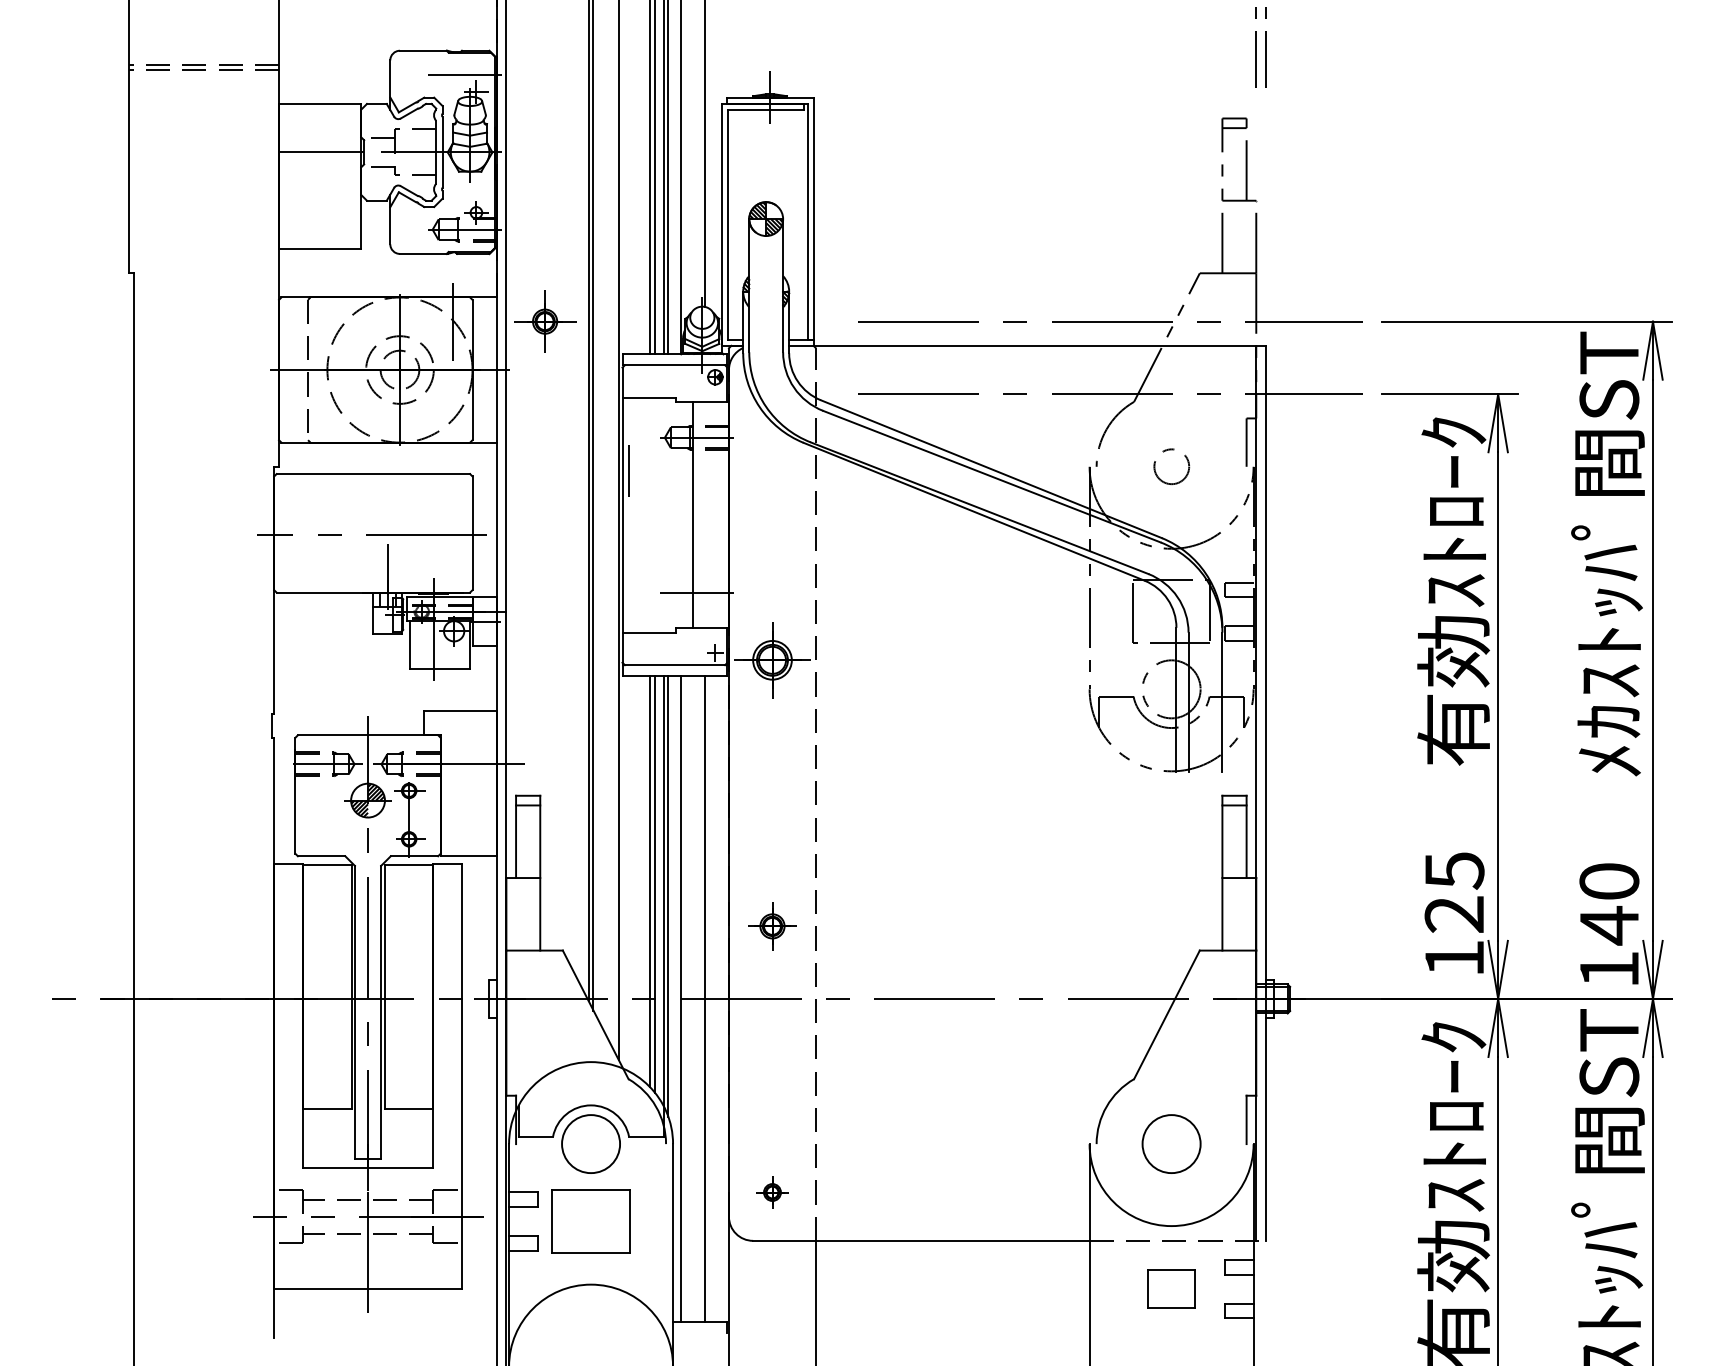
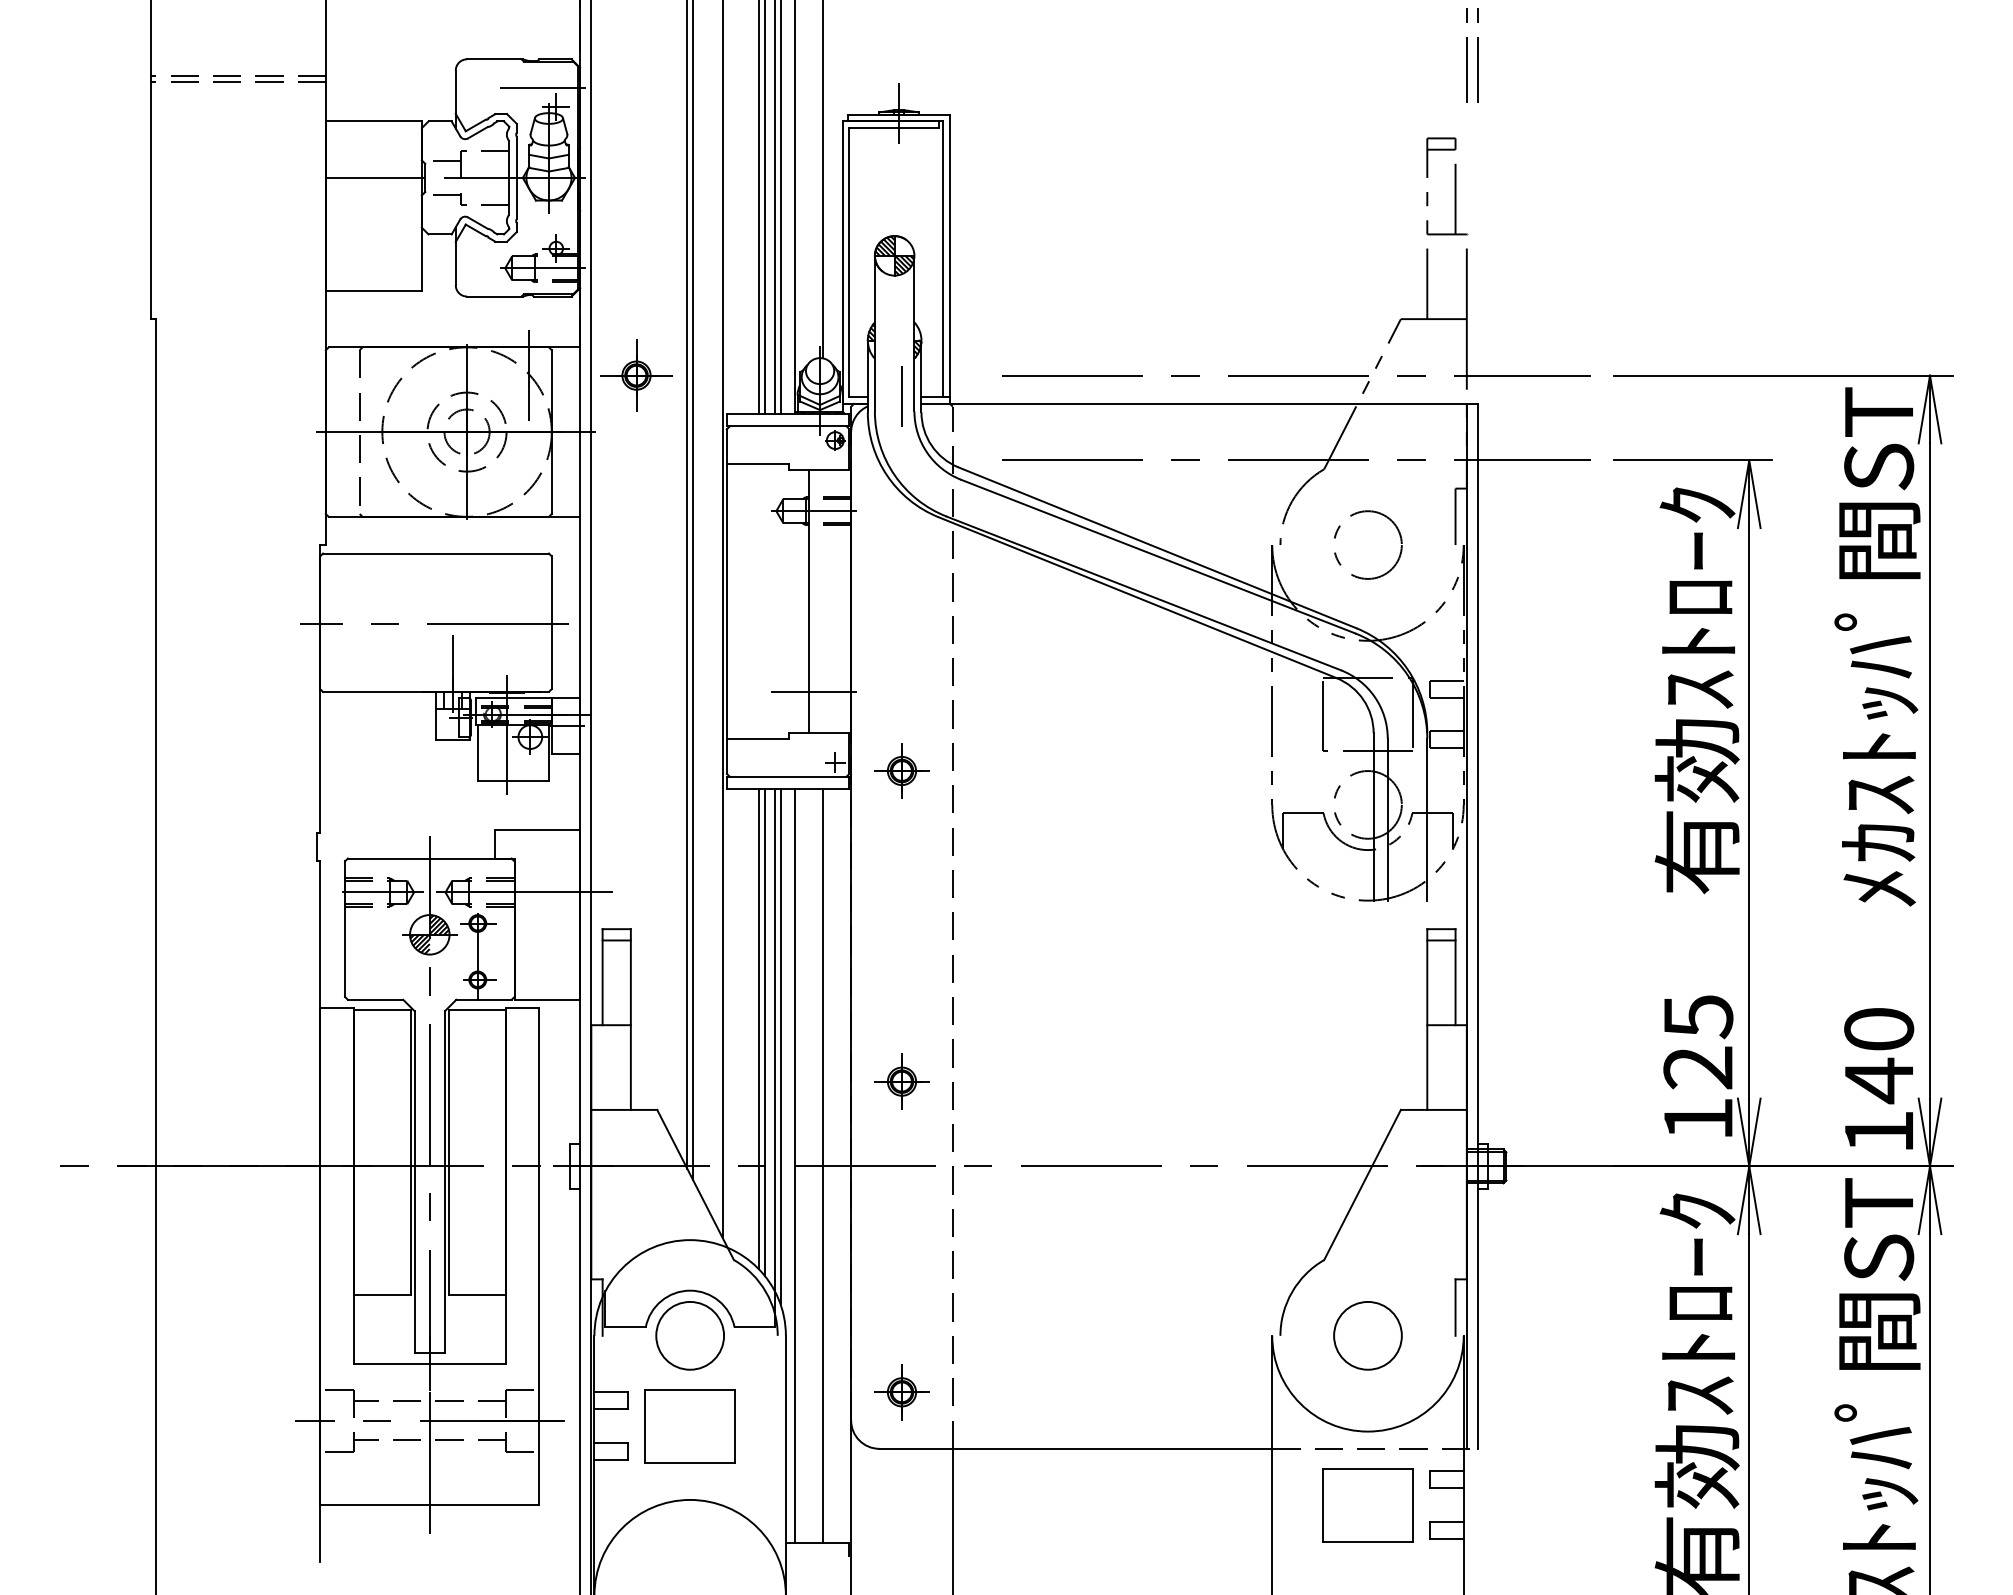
circle: (1172, 466) -> (1368, 544), size x1.67
line: (628, 471) -> (901, 396), moved
part: (772, 659) -> (901, 770), size x0.62
part: (772, 1192) -> (901, 1392), size x1.43
part: (1171, 1289) -> (1367, 1505), size x1.67

